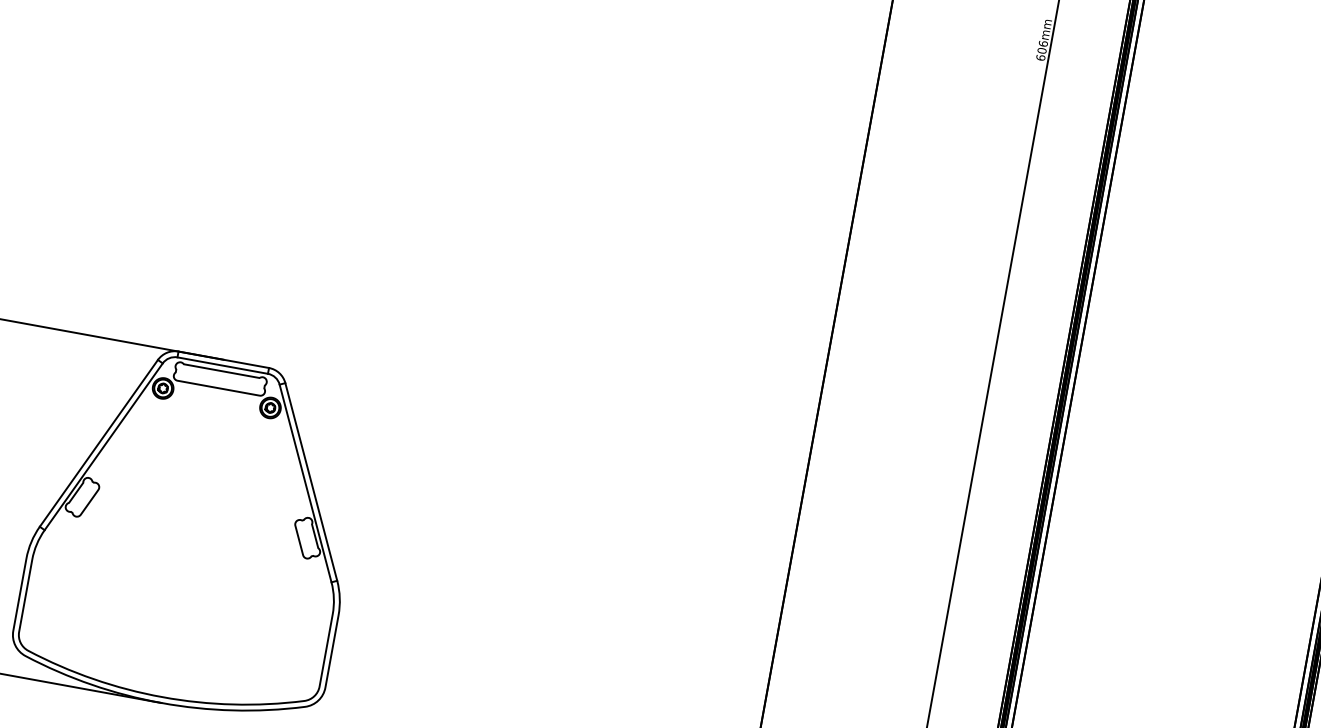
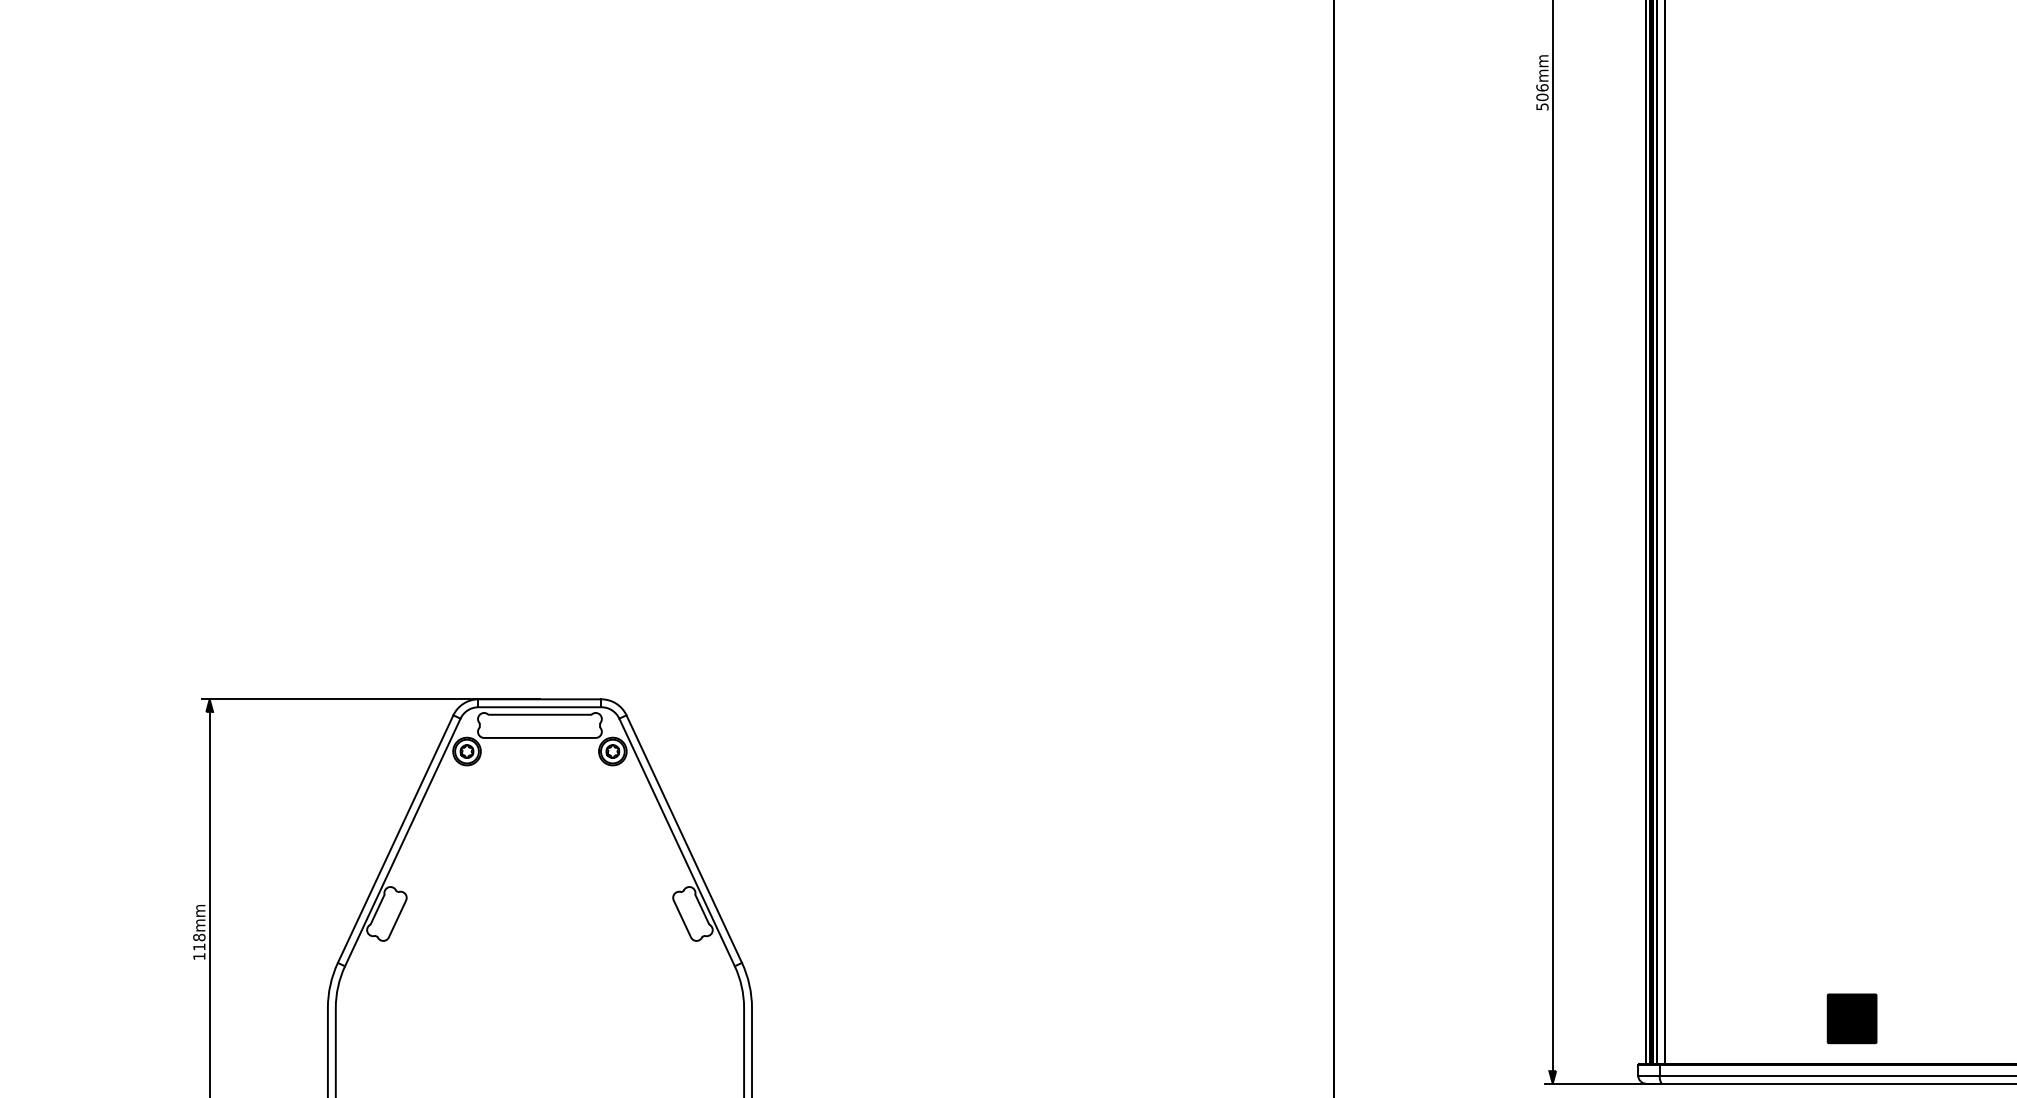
text: (1040, 57) -> (1542, 106), 606mm -> 506mm

